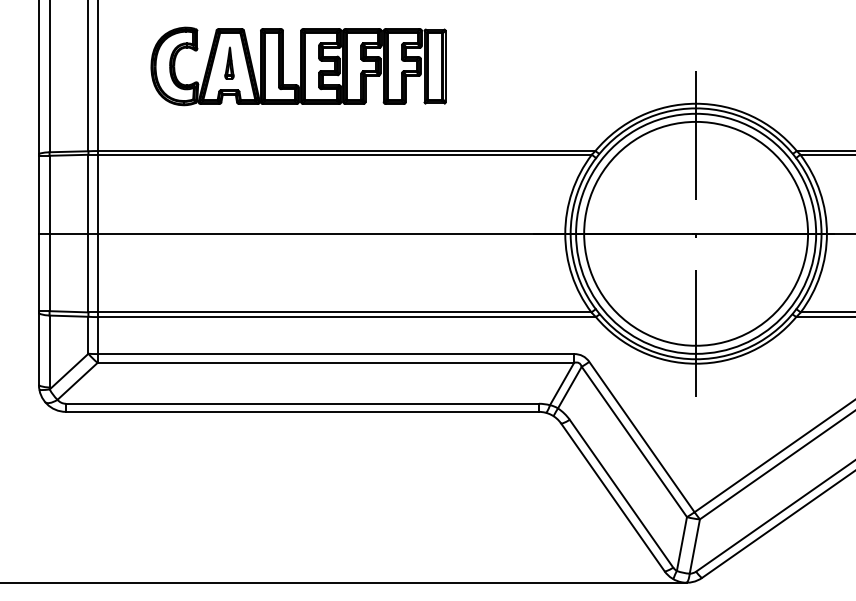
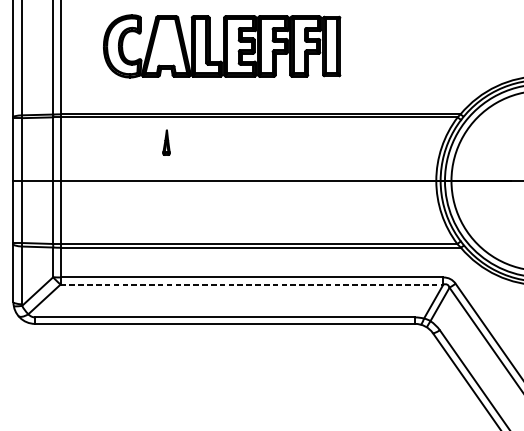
part: (229, 62) -> (166, 142), moved
line: (336, 362) -> (252, 284), solid -> dashed

